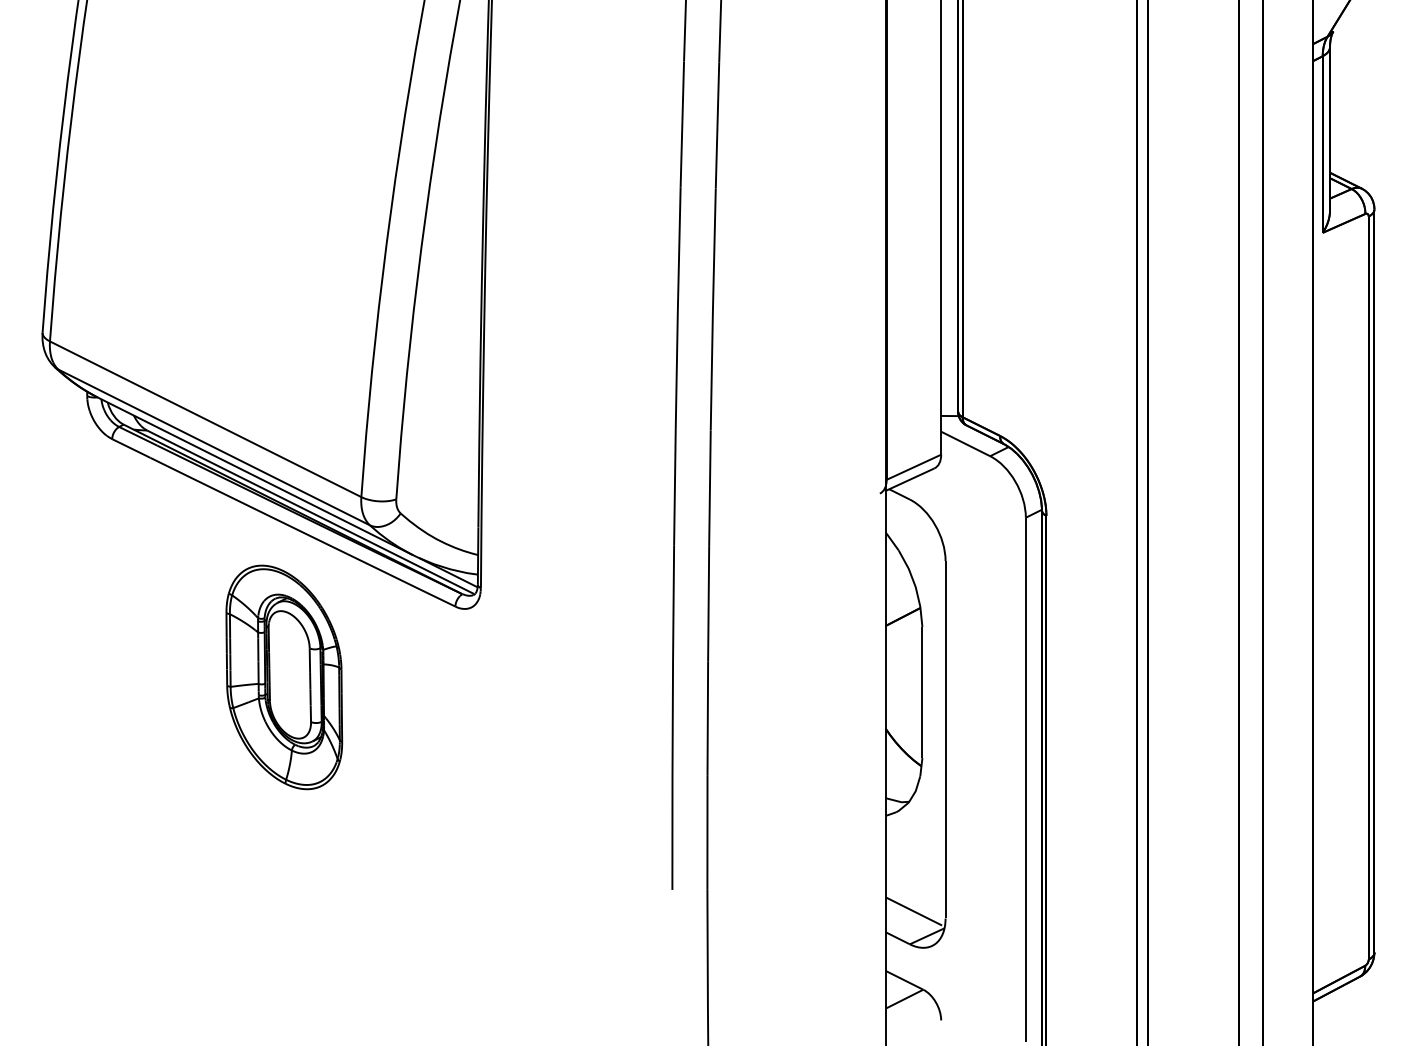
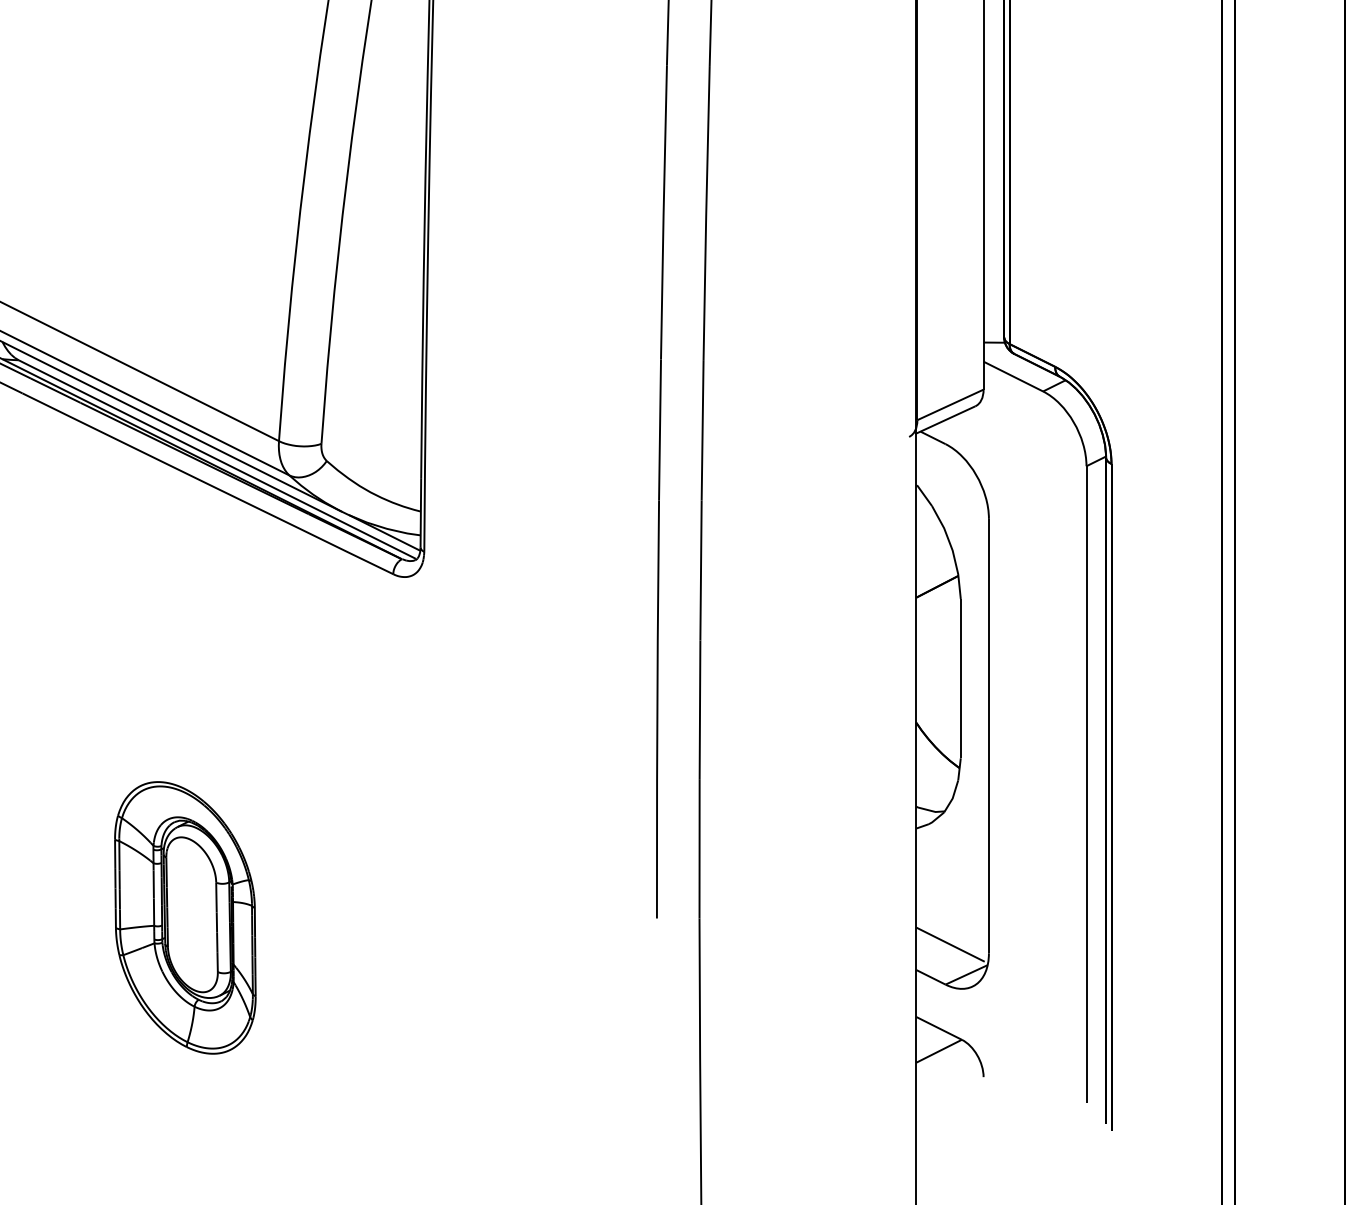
part: (284, 677) -> (185, 917), moved

